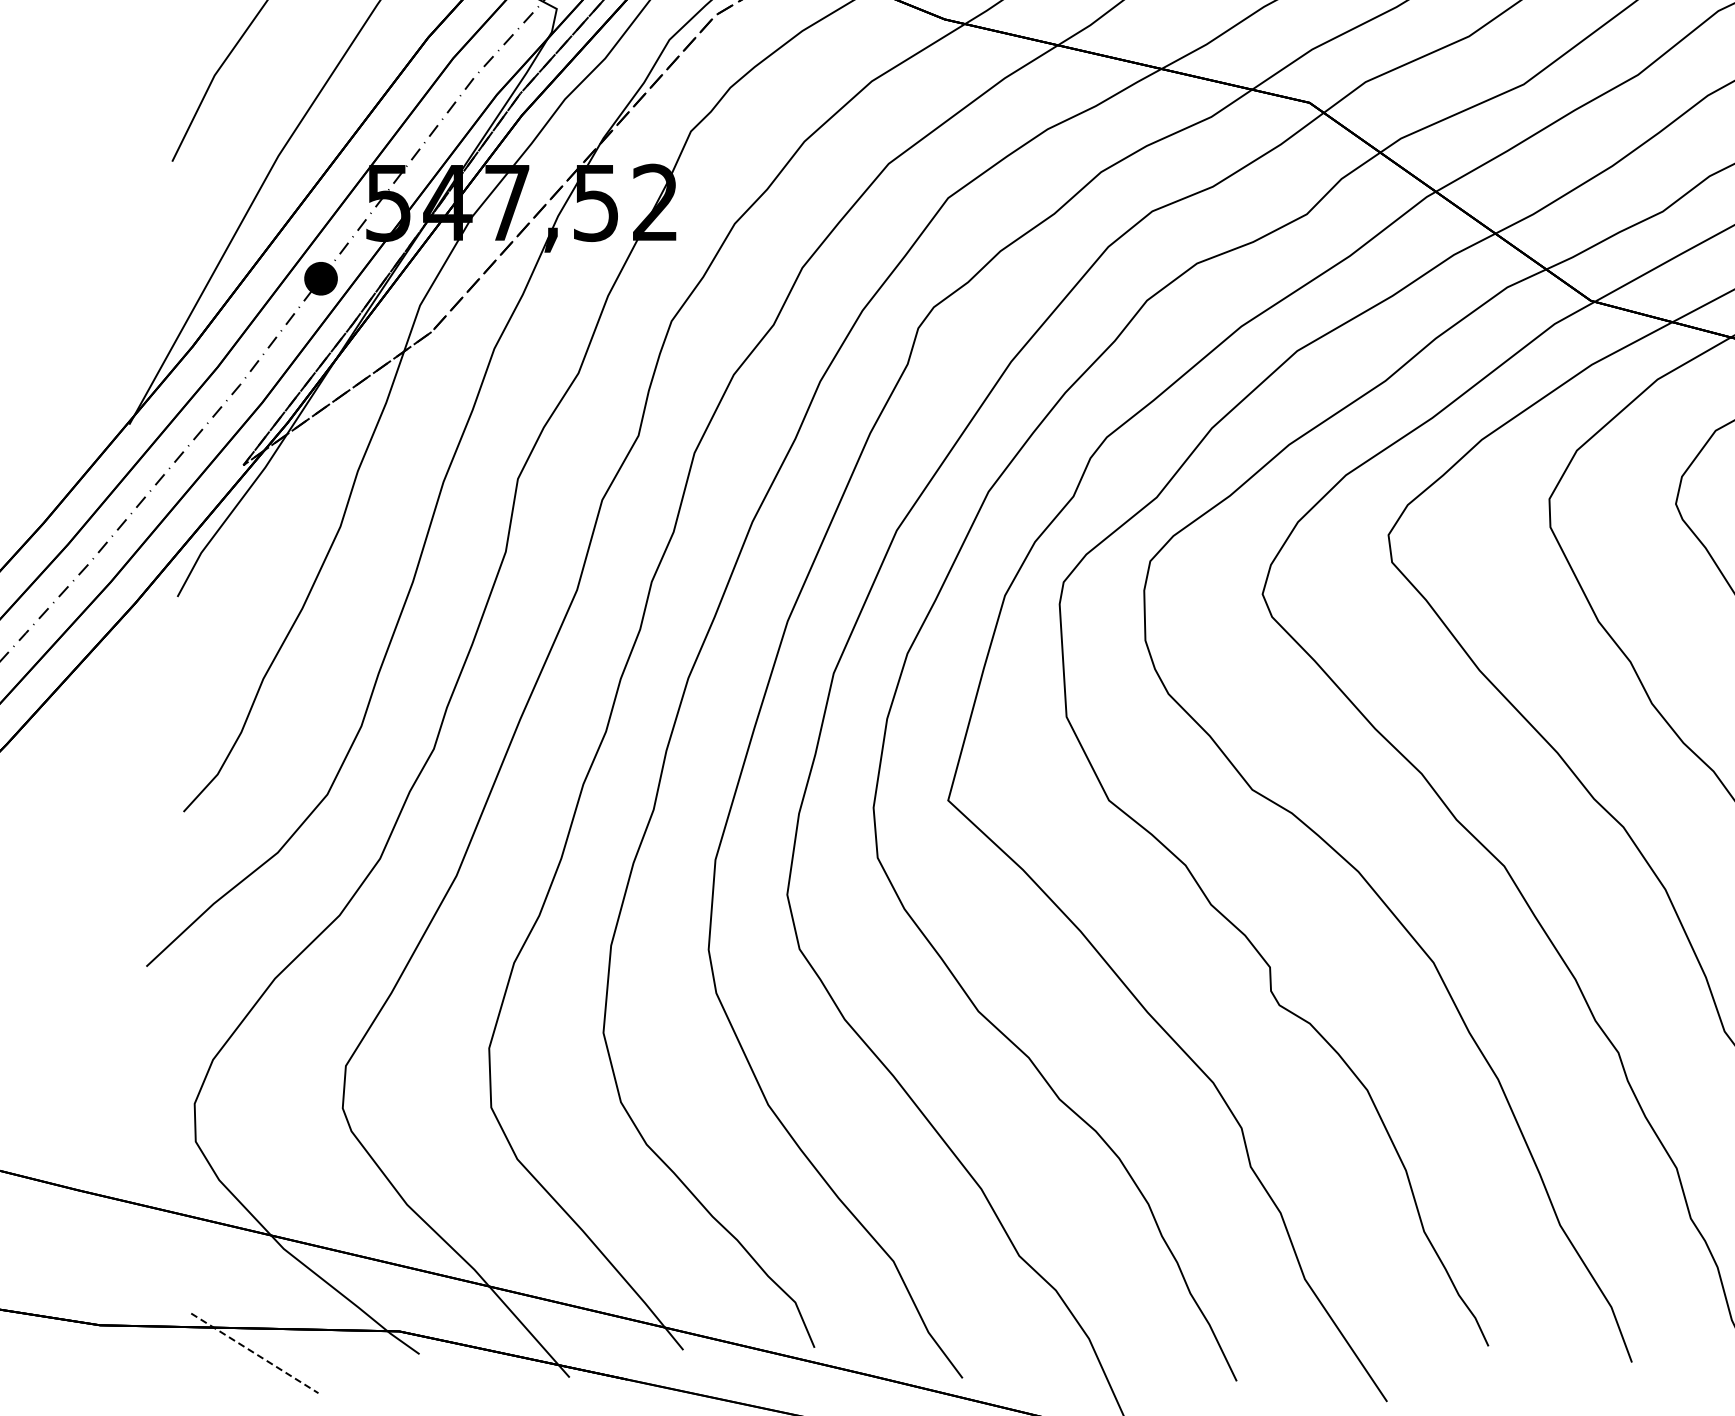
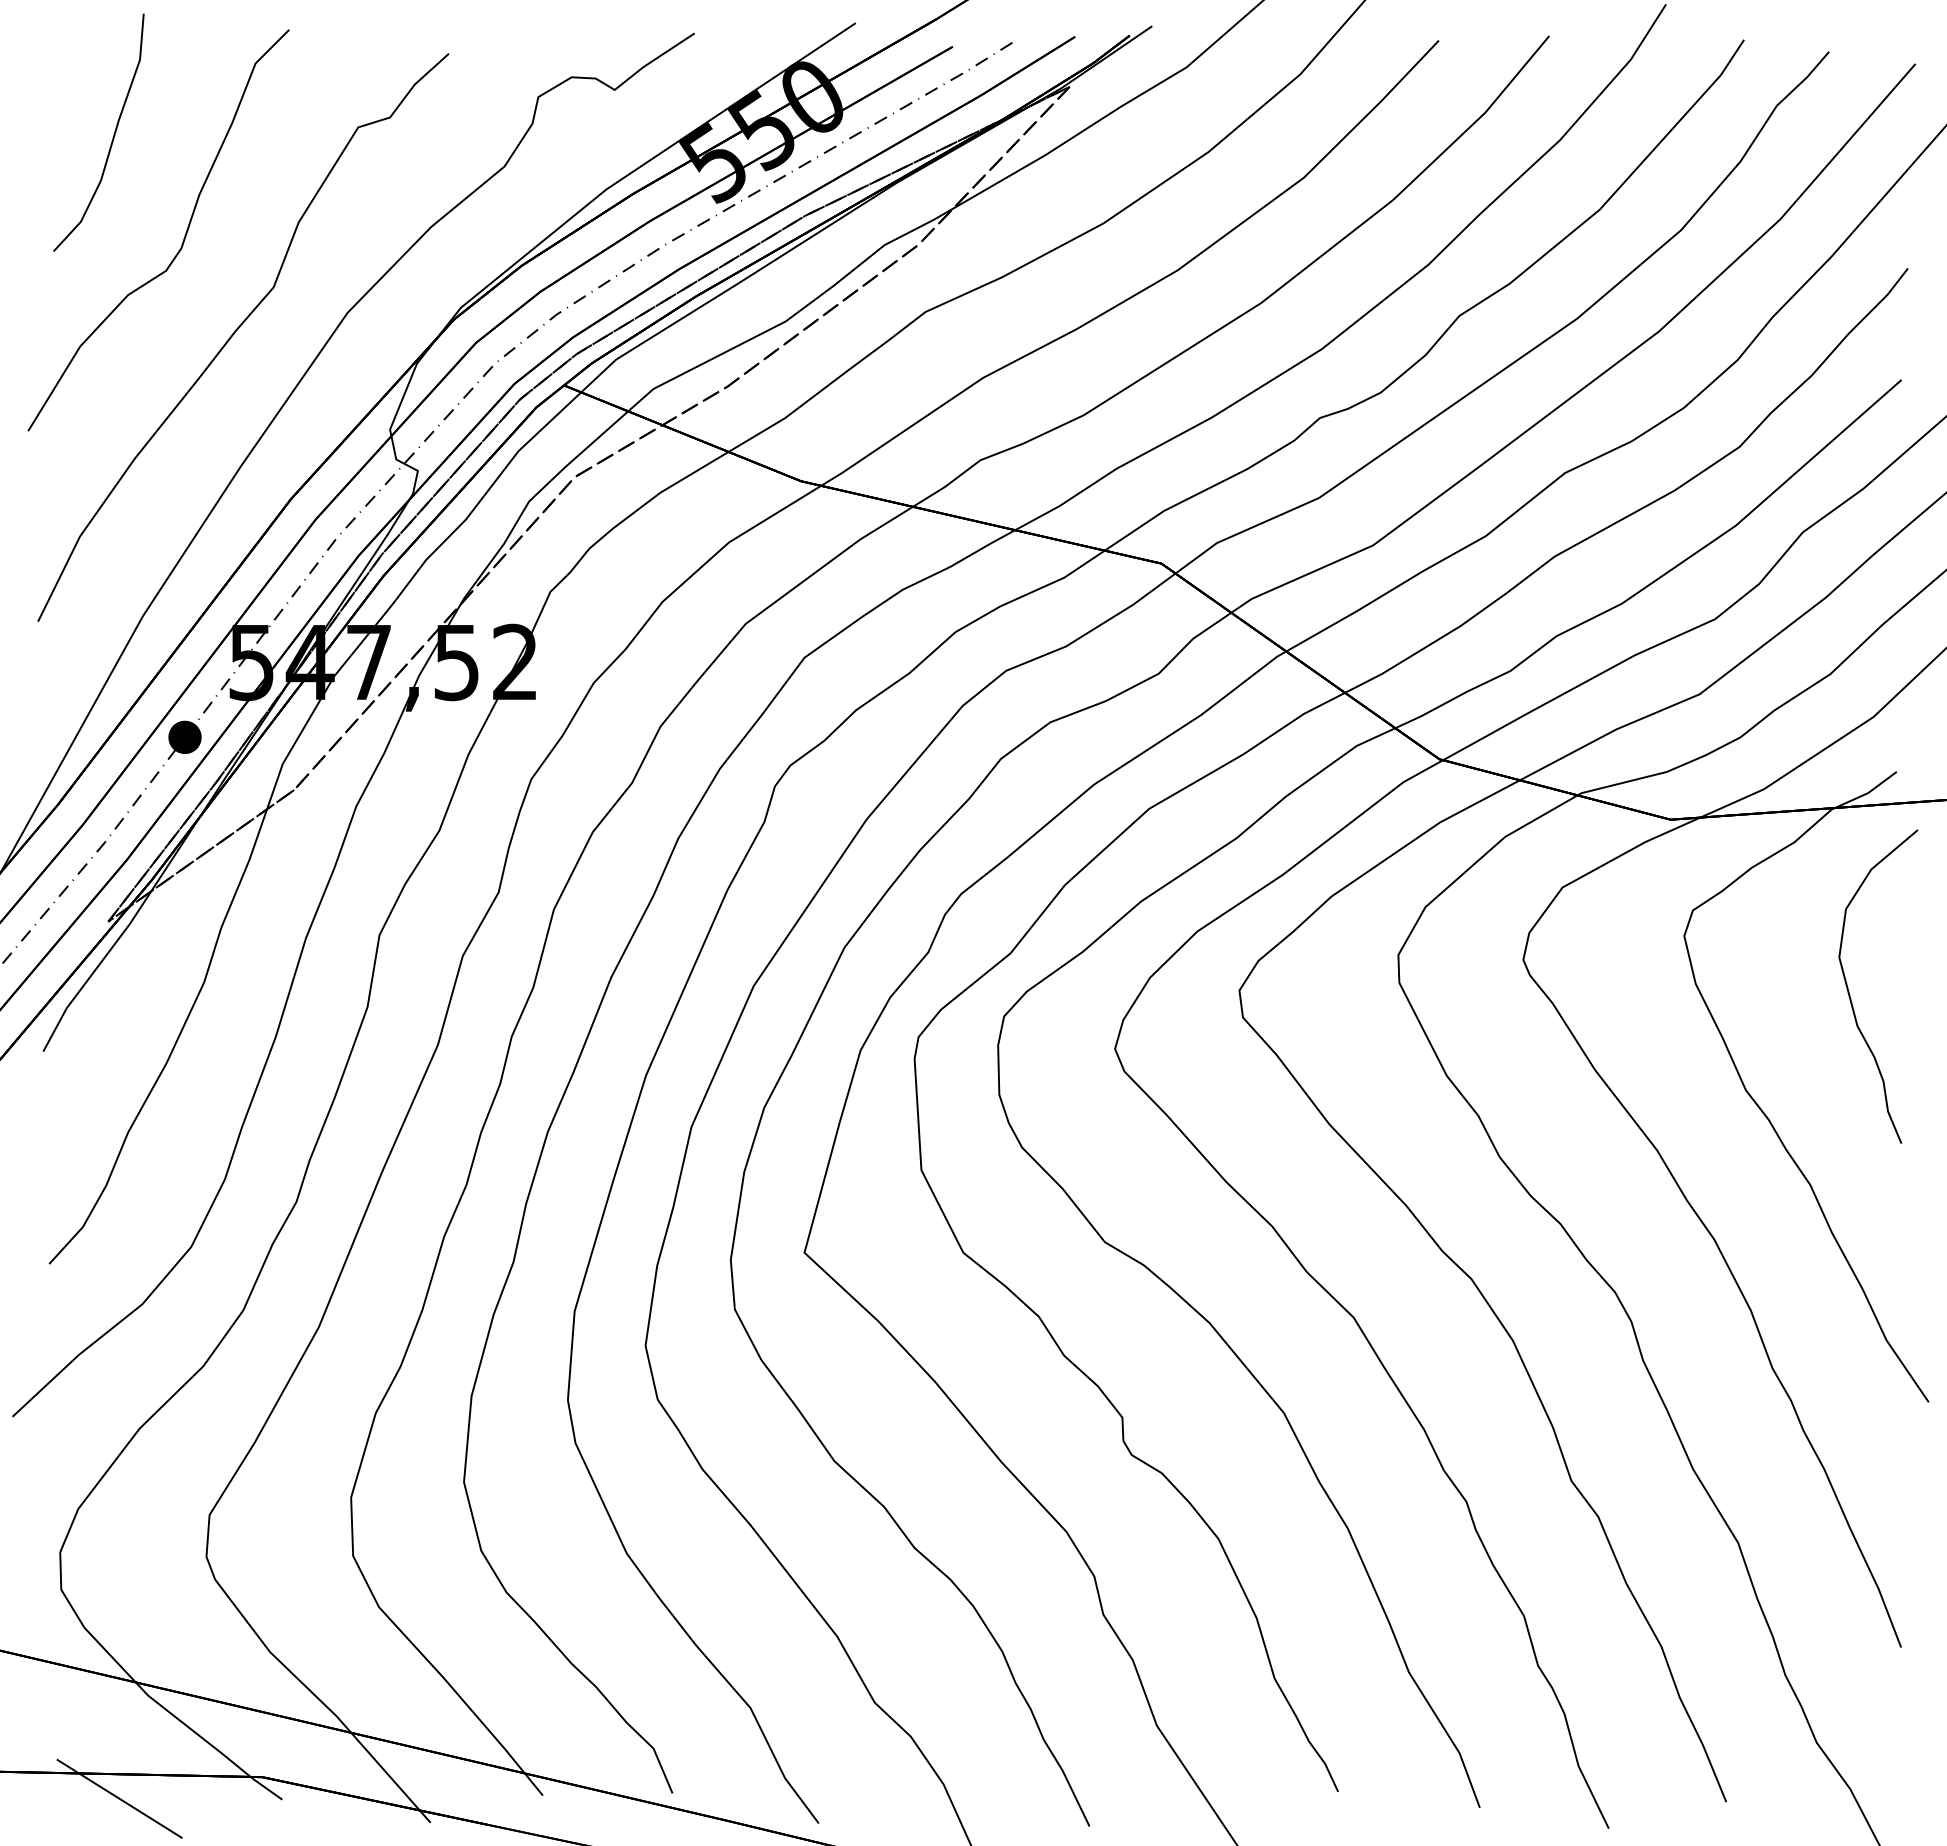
line: (255, 1354) -> (120, 1799), dashed -> solid

